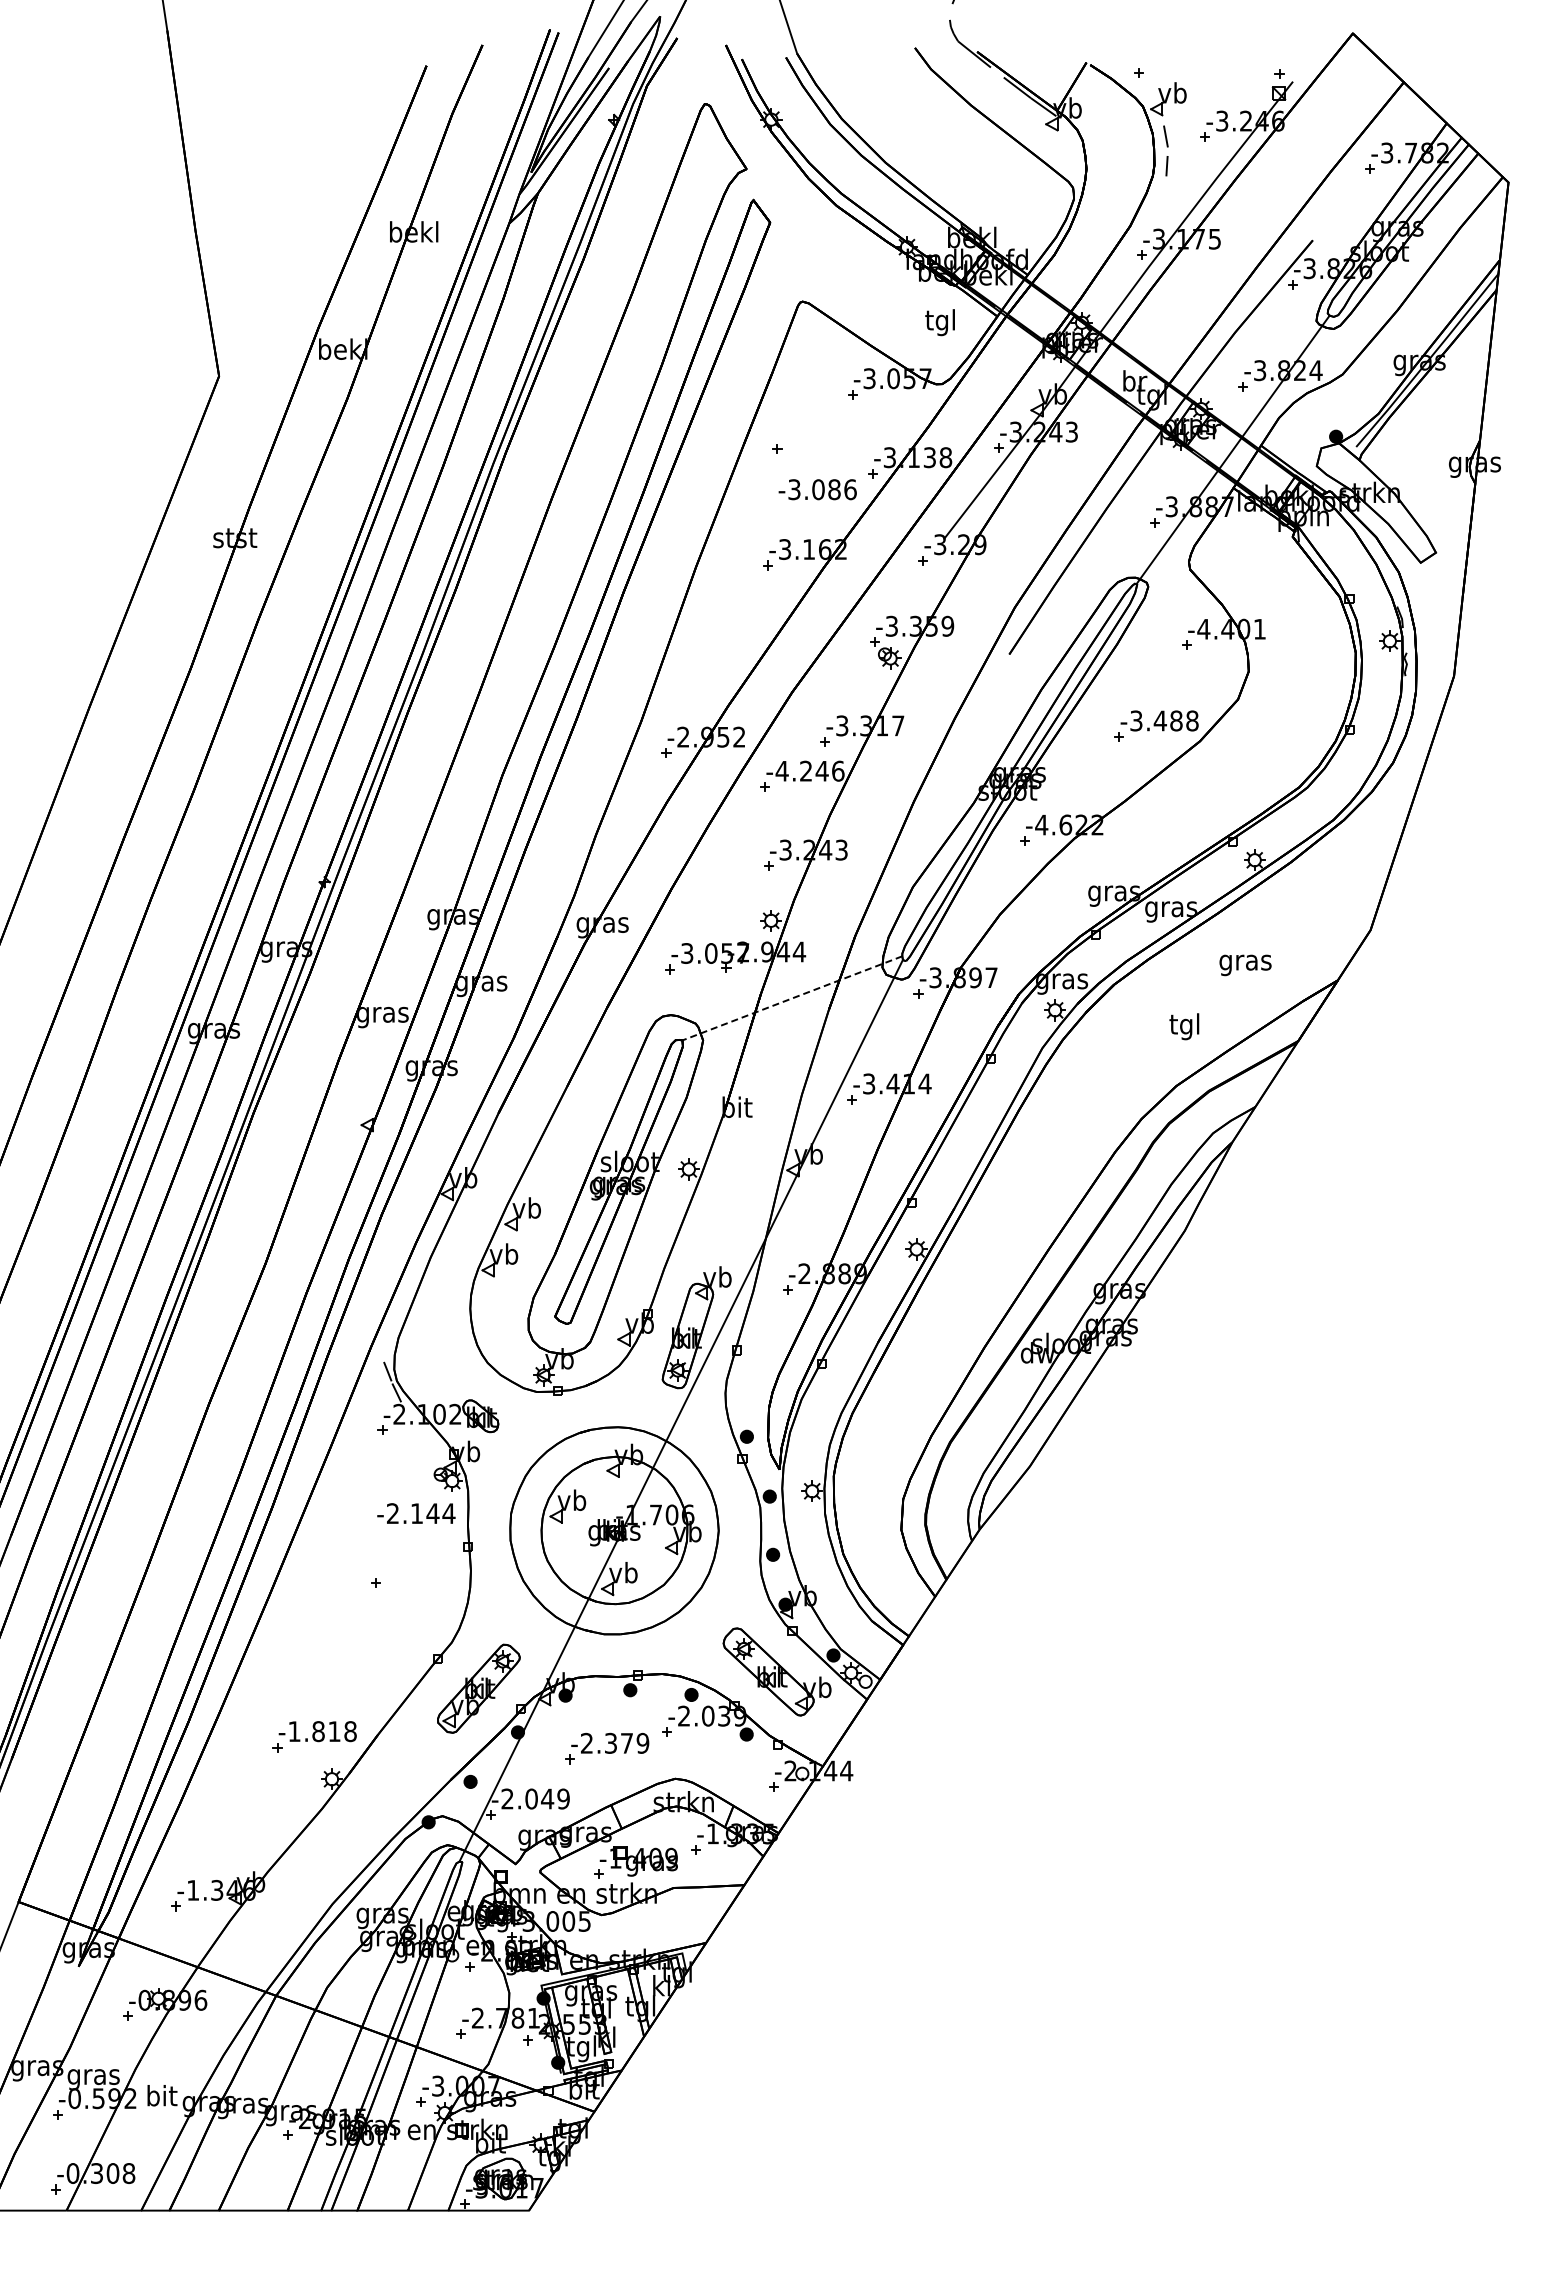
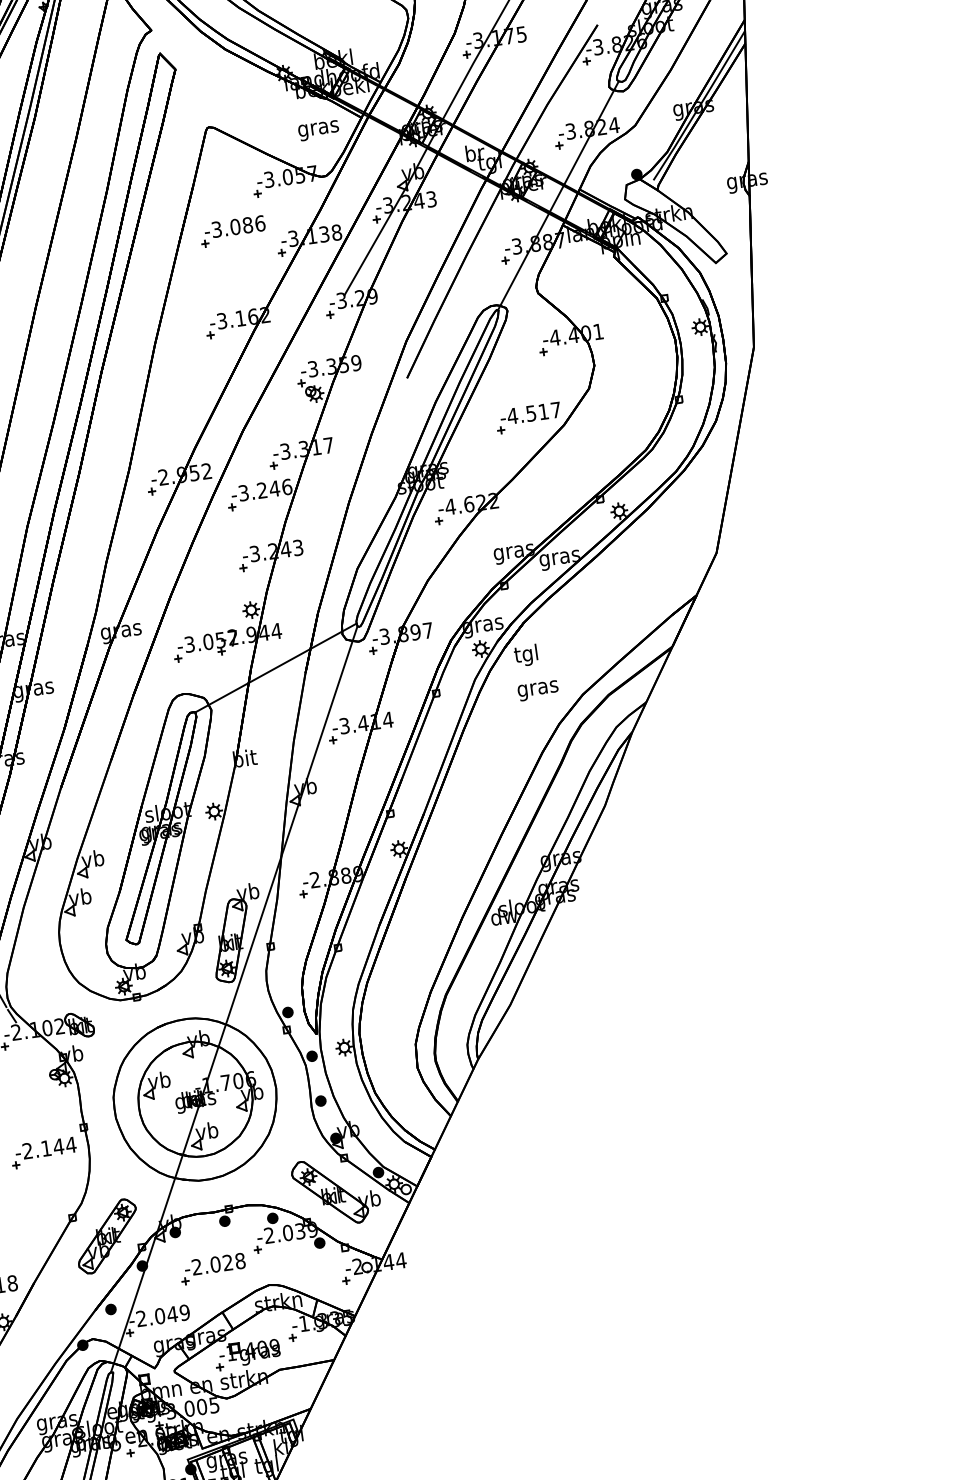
text: (941, 322) -> (318, 128), tgl -> gras
text: (817, 489) -> (234, 226), moved
text: (1163, 720) -> (533, 412), -3.488 -> -4.517
text: (781, 770) -> (243, 492), -4.246 -> -3.246
text: (1245, 965) -> (538, 690), moved
line: (792, 998) -> (276, 668), dashed -> solid
text: (1184, 1026) -> (526, 655), moved
text: (416, 1513) -> (45, 1148), moved
text: (626, 1742) -> (227, 1262), -2.379 -> -2.028

